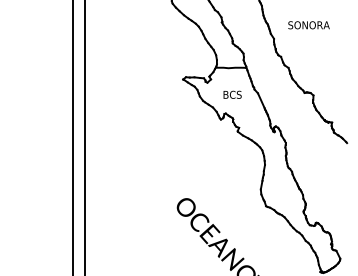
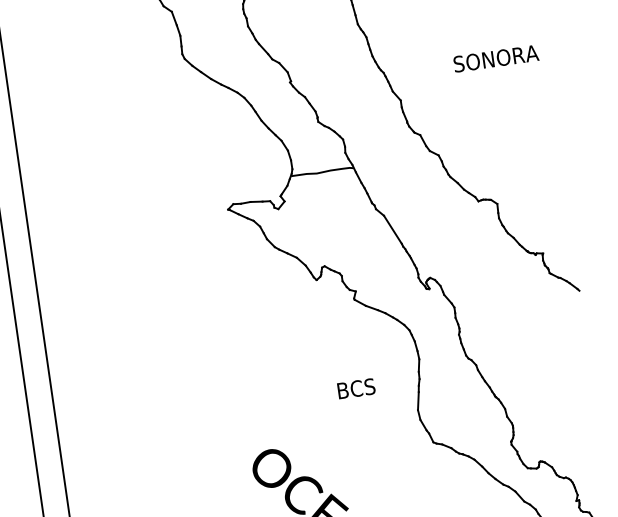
text: (308, 25) -> (495, 59), moved
text: (232, 94) -> (356, 388), moved

